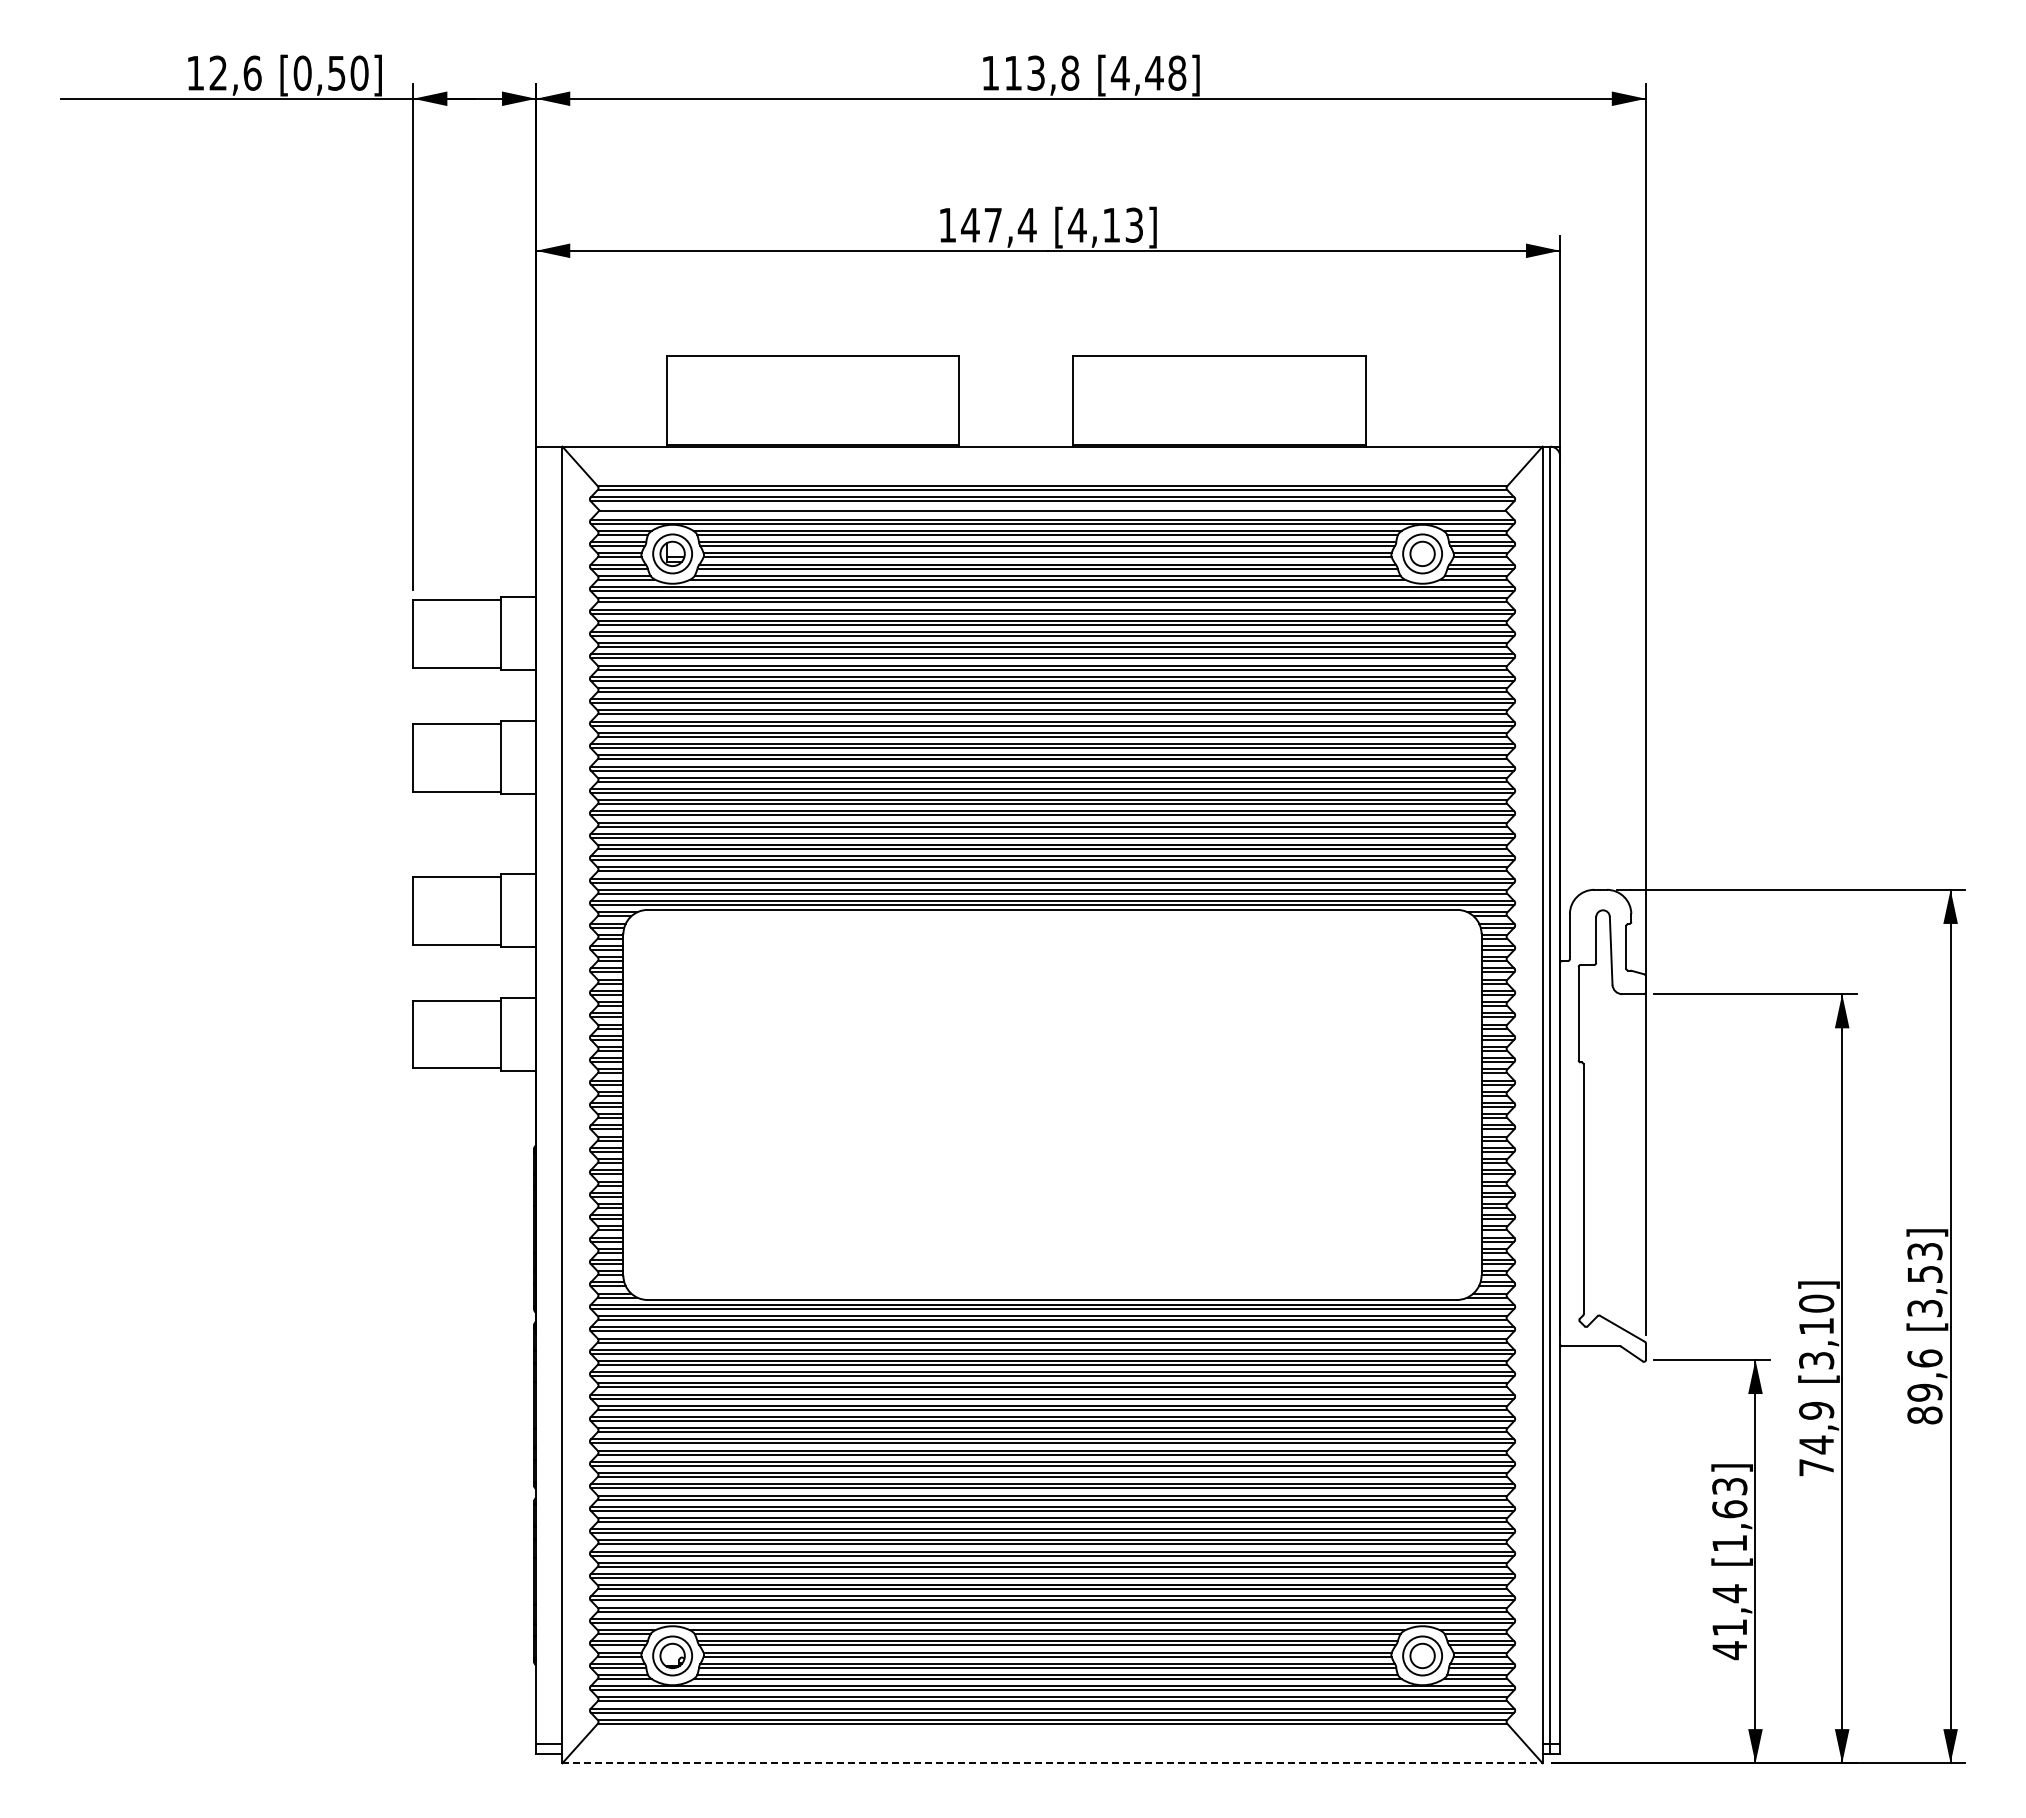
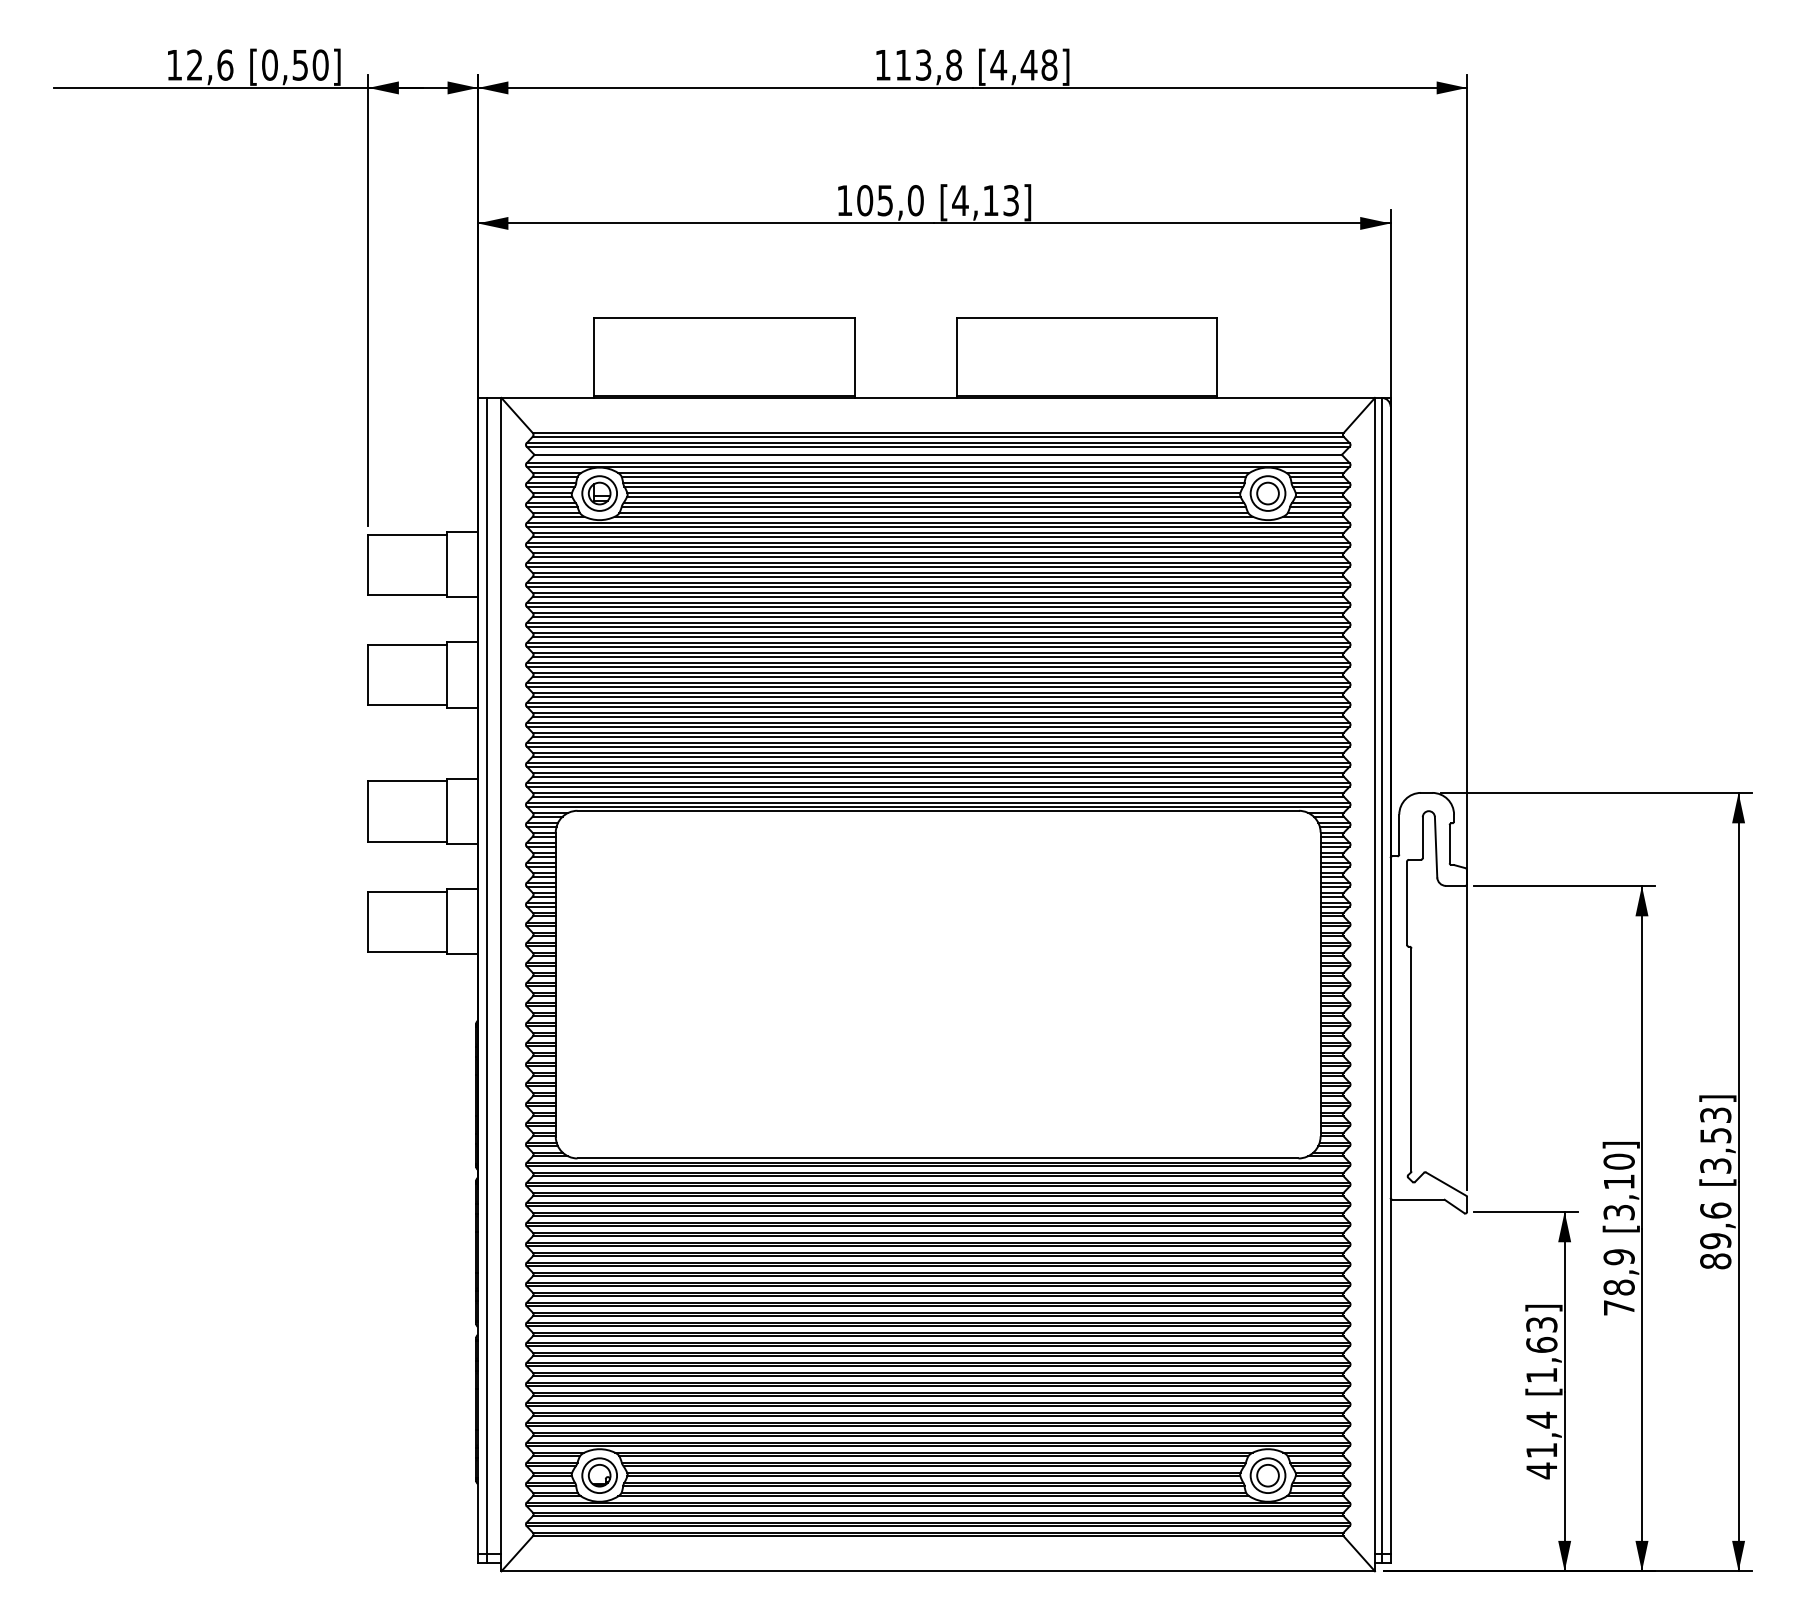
text: (998, 224) -> (890, 199), 147,4 -> 105,0
line: (545, 1099) -> (486, 979), added
text: (1816, 1444) -> (1619, 1287), 74,9 -> 78,9
line: (1053, 1763) -> (939, 1571), dashed -> solid

